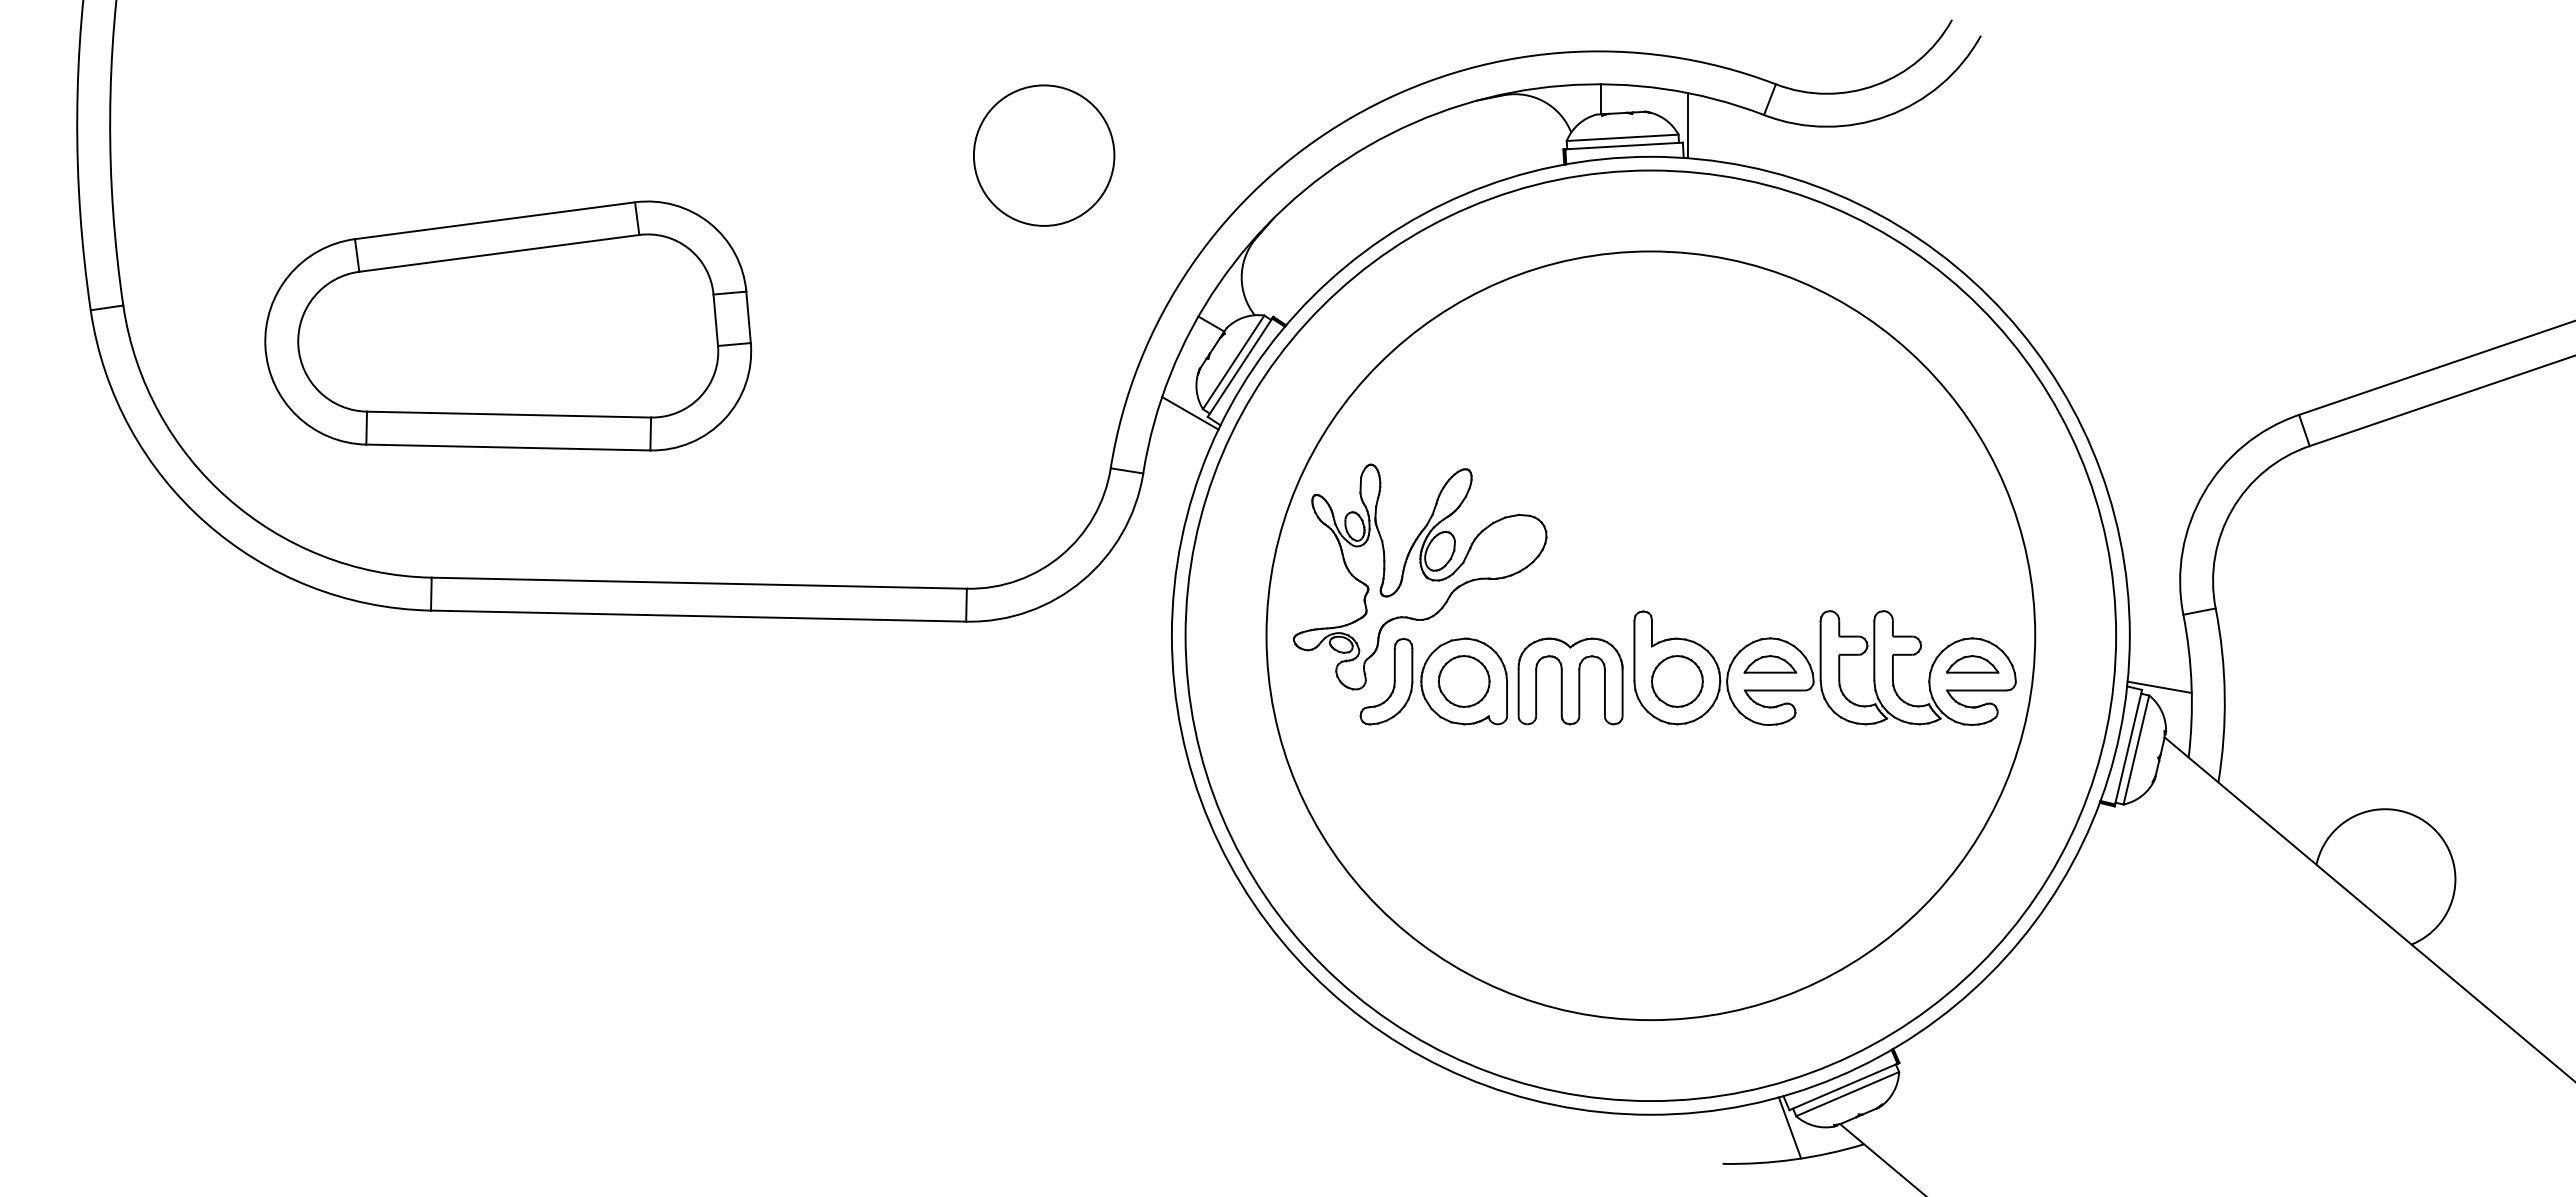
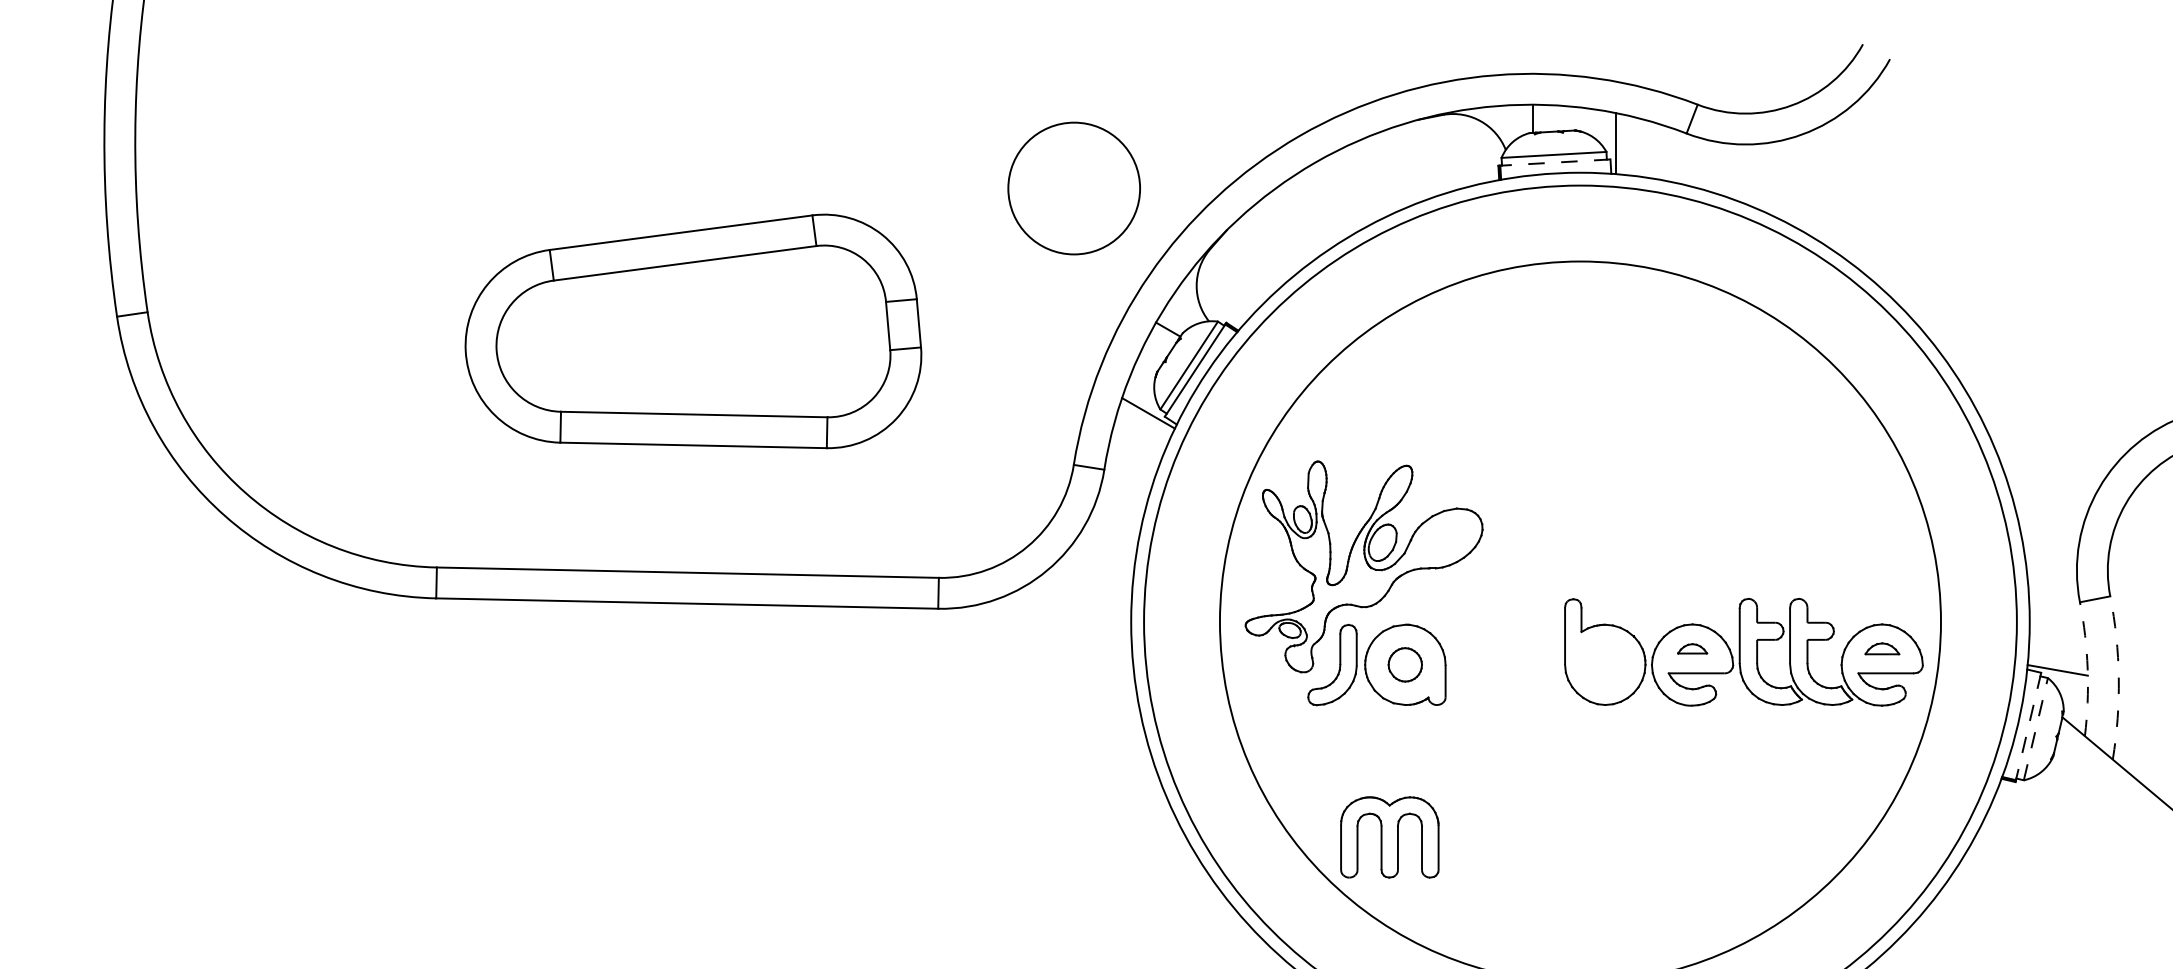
line: (1624, 146) -> (1555, 163), solid -> dashed
circle: (1044, 155) -> (1074, 188), moved
part: (508, 325) -> (693, 330), moved
part: (1770, 664) -> (1692, 648), size x0.6
part: (1972, 664) -> (1882, 648), size x0.7
part: (1463, 681) -> (1404, 664), size x0.7
part: (1570, 681) -> (1389, 837), moved
part: (1677, 681) -> (1605, 664), removed
arc: (2191, 685) -> (2087, 668), solid -> dashed
arc: (2224, 695) -> (2118, 678), solid -> dashed
line: (2128, 747) -> (2028, 726), solid -> dashed
line: (2136, 750) -> (2035, 729), solid -> dashed

